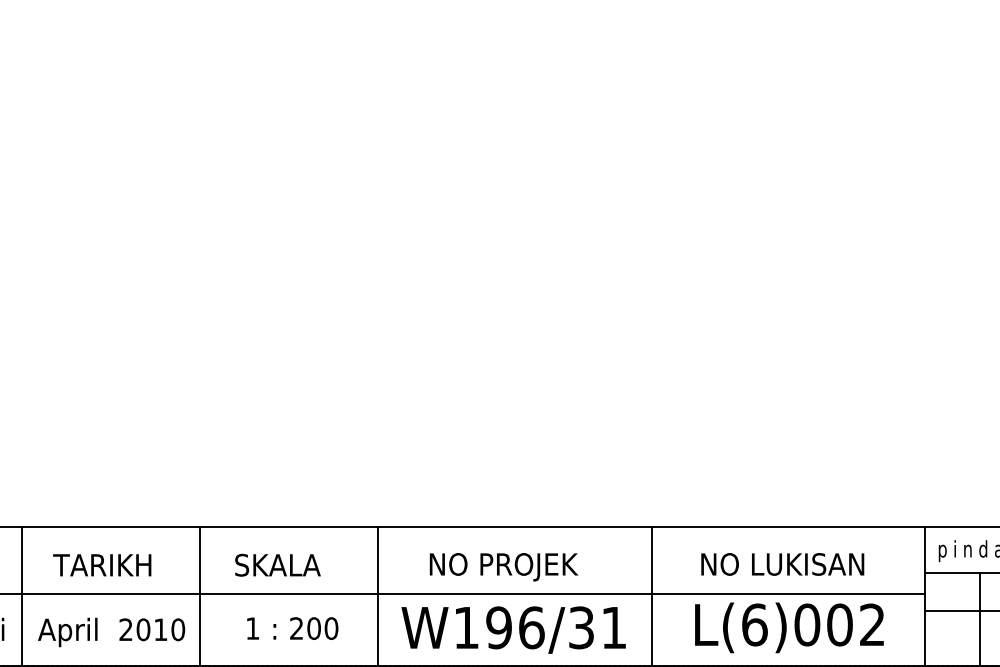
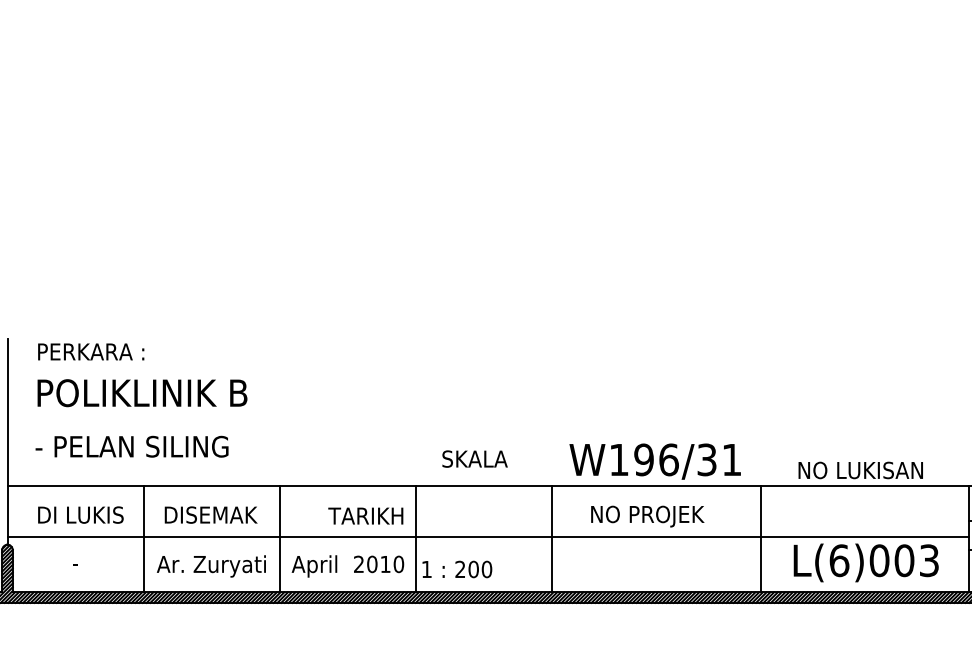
text: (101, 564) -> (365, 515), moved
text: (277, 564) -> (474, 458), moved
text: (782, 564) -> (860, 470), moved
text: (871, 624) -> (928, 560), L(6)002 -> L(6)003
text: (292, 628) -> (457, 569), moved
text: (512, 629) -> (654, 461), moved

